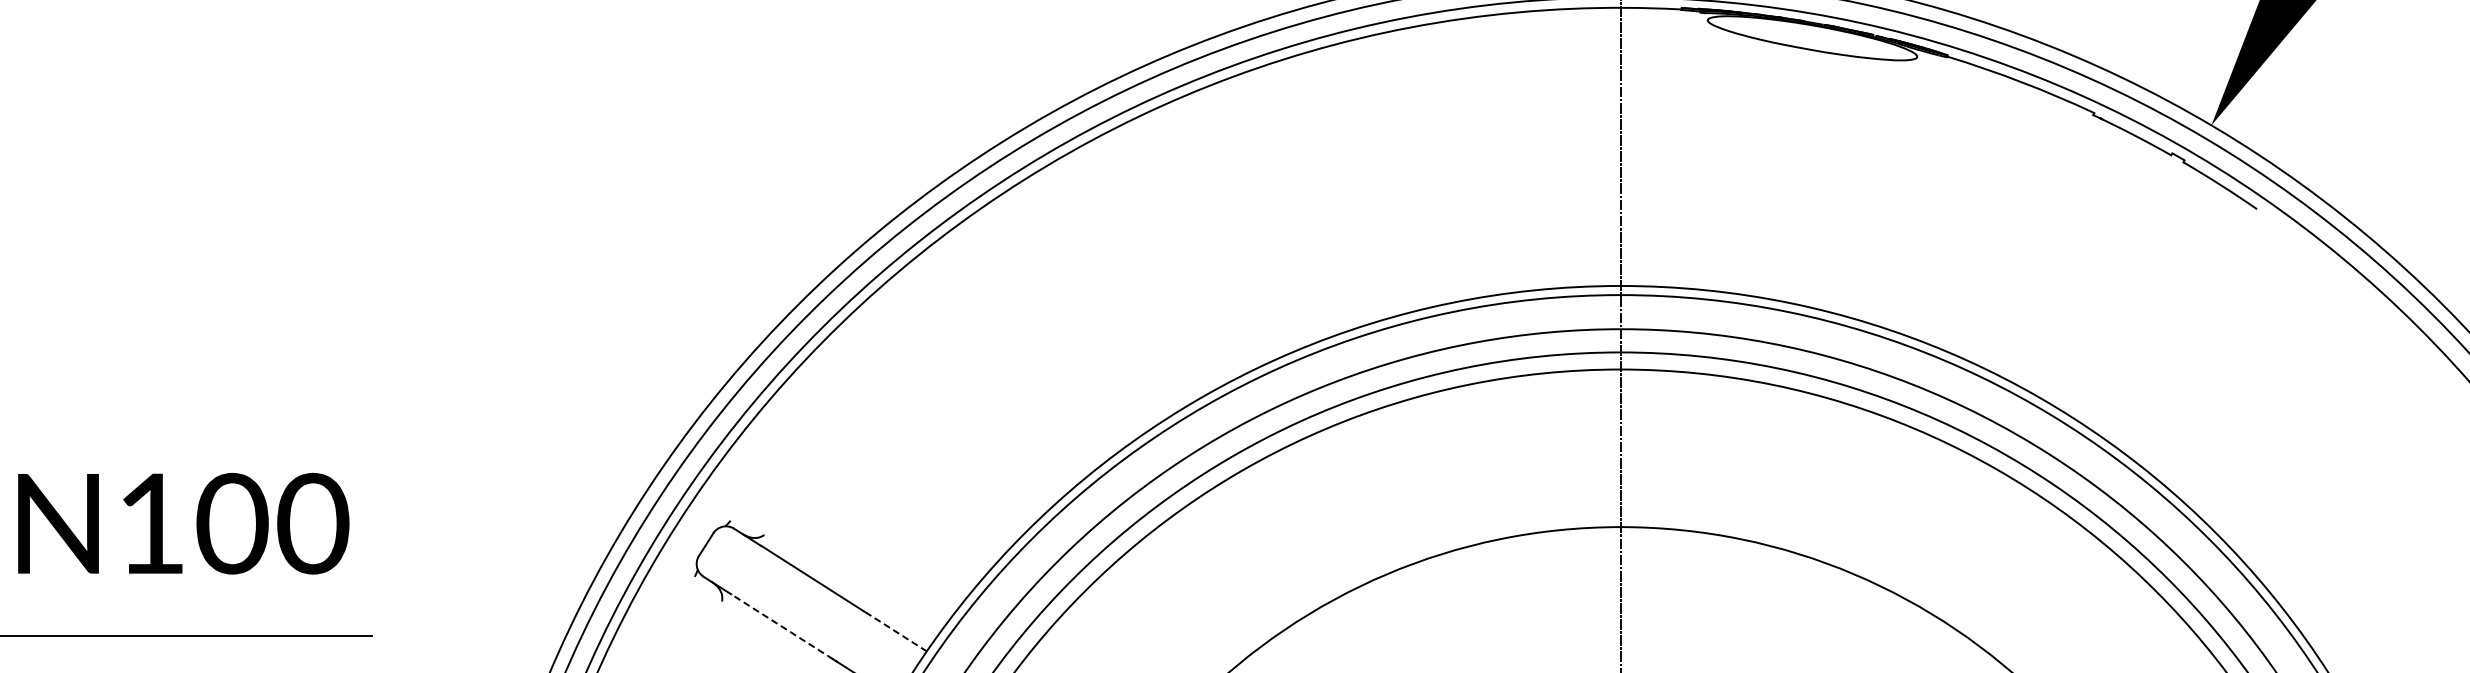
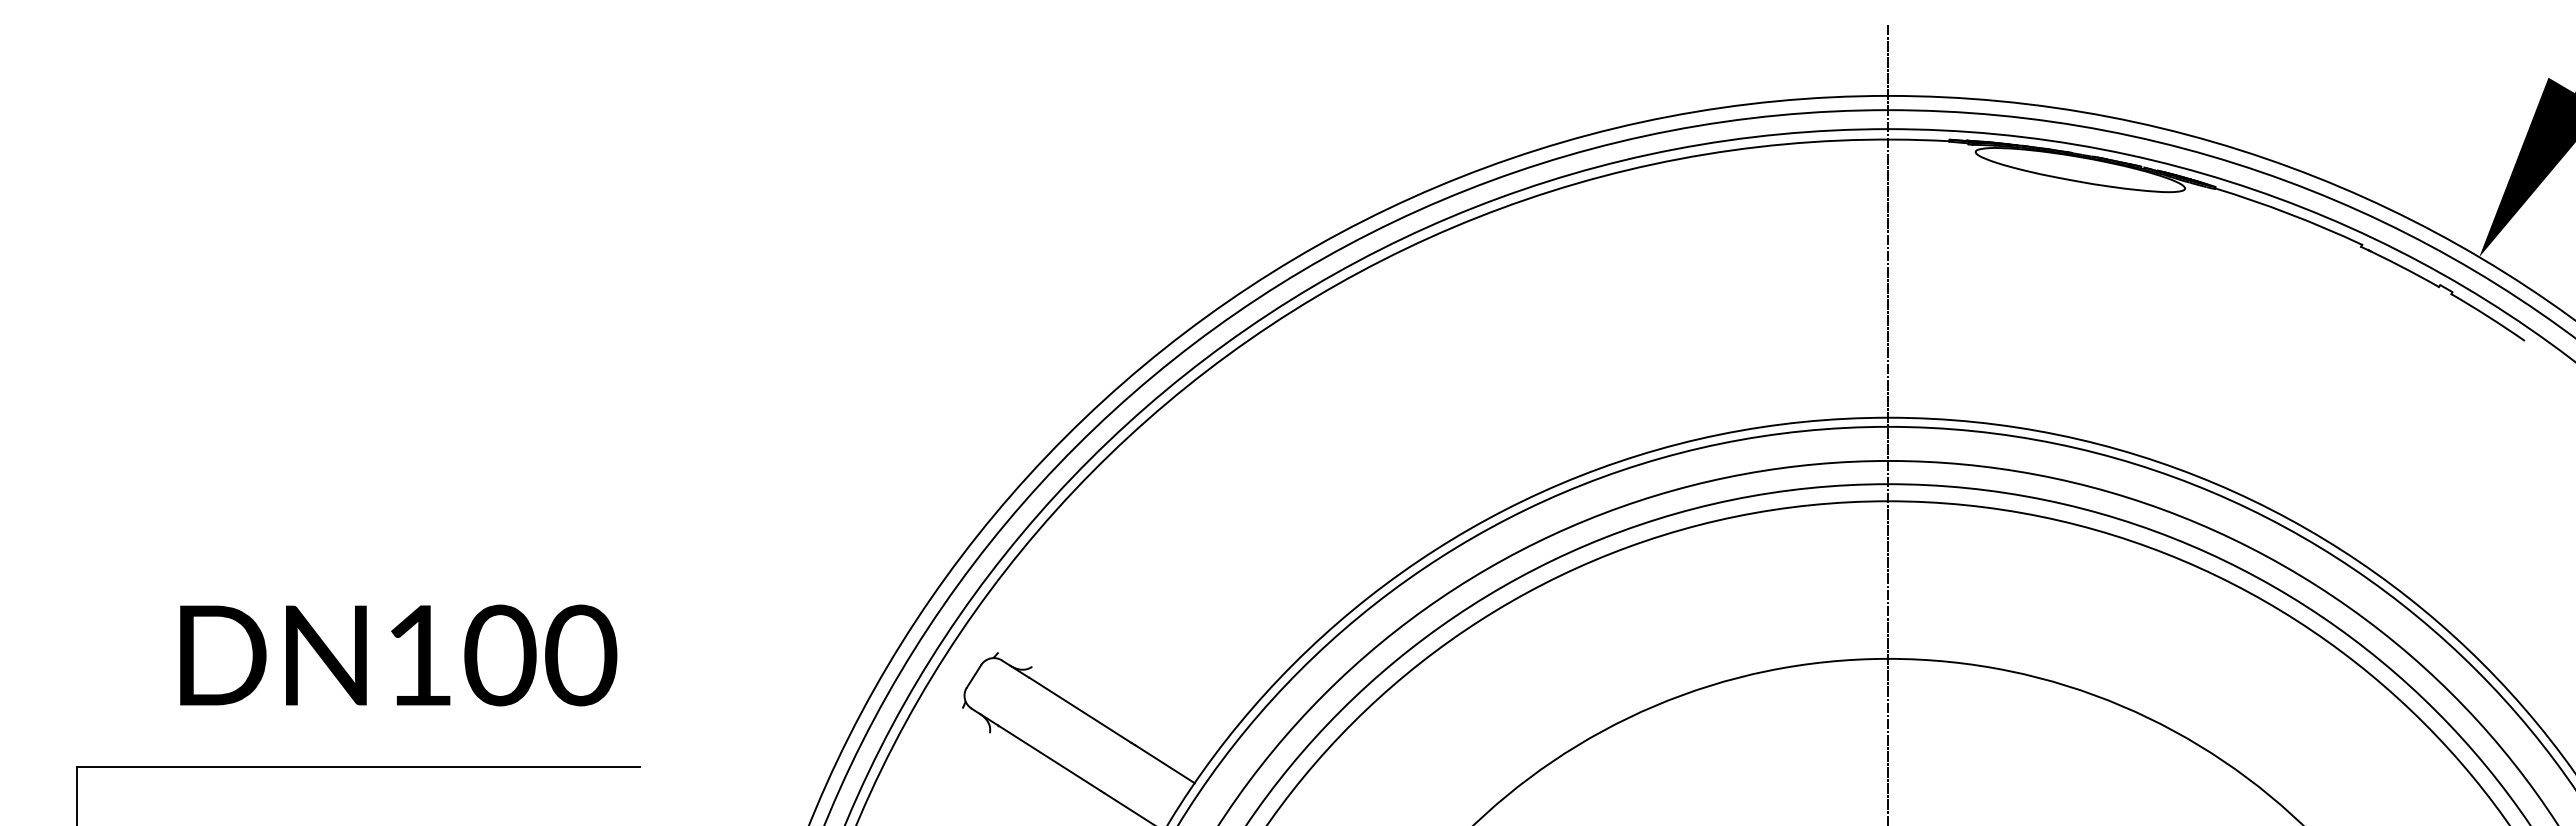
line: (781, 626) -> (1049, 758), dashed -> solid
line: (896, 631) -> (1164, 763), dashed -> solid

